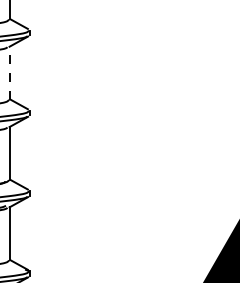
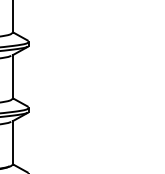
line: (9, 73) -> (12, 77), dashed -> solid

